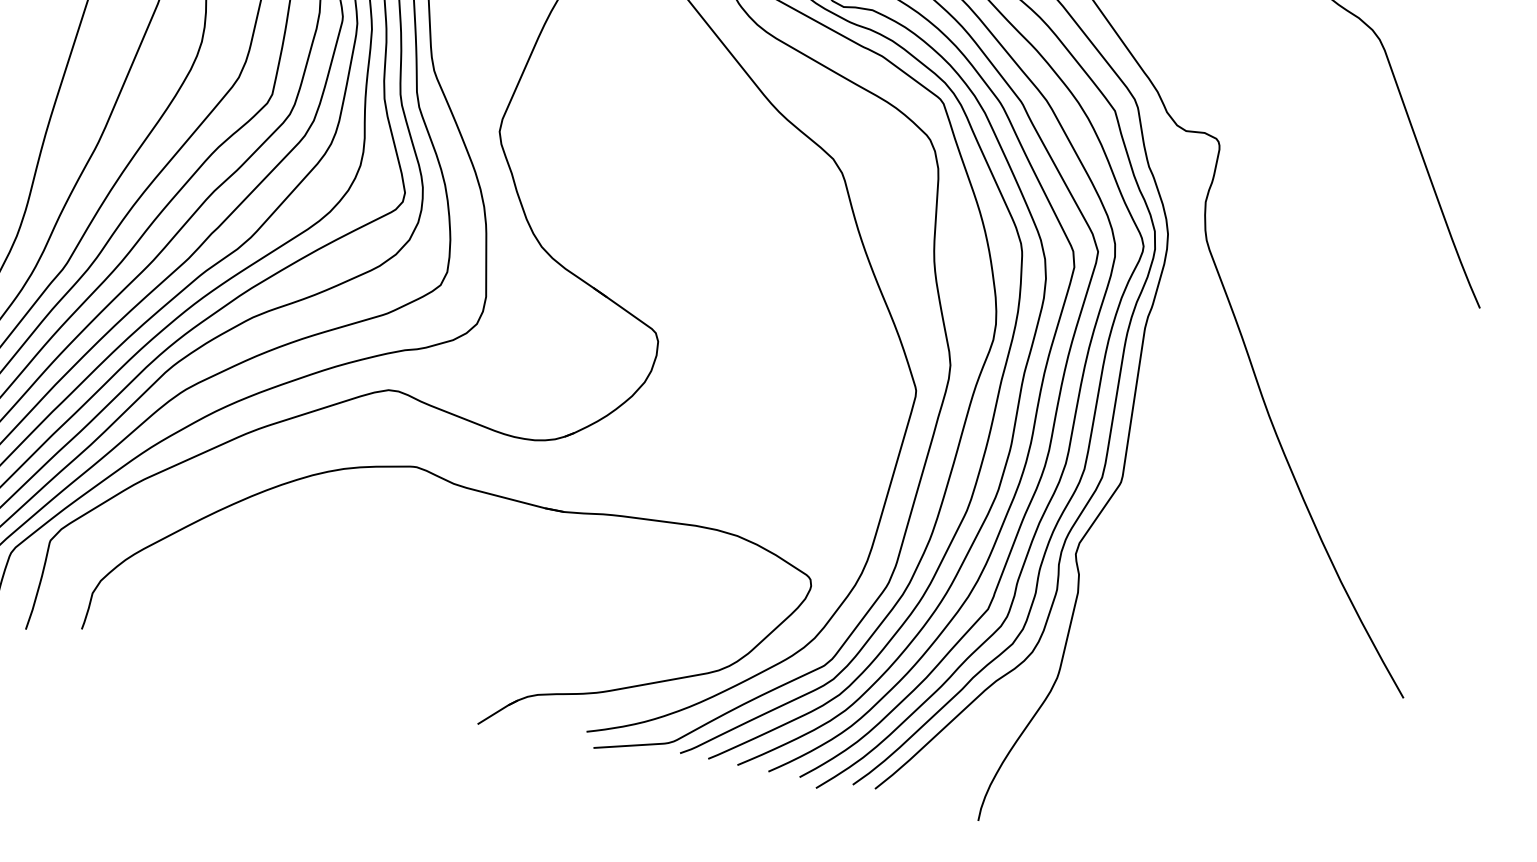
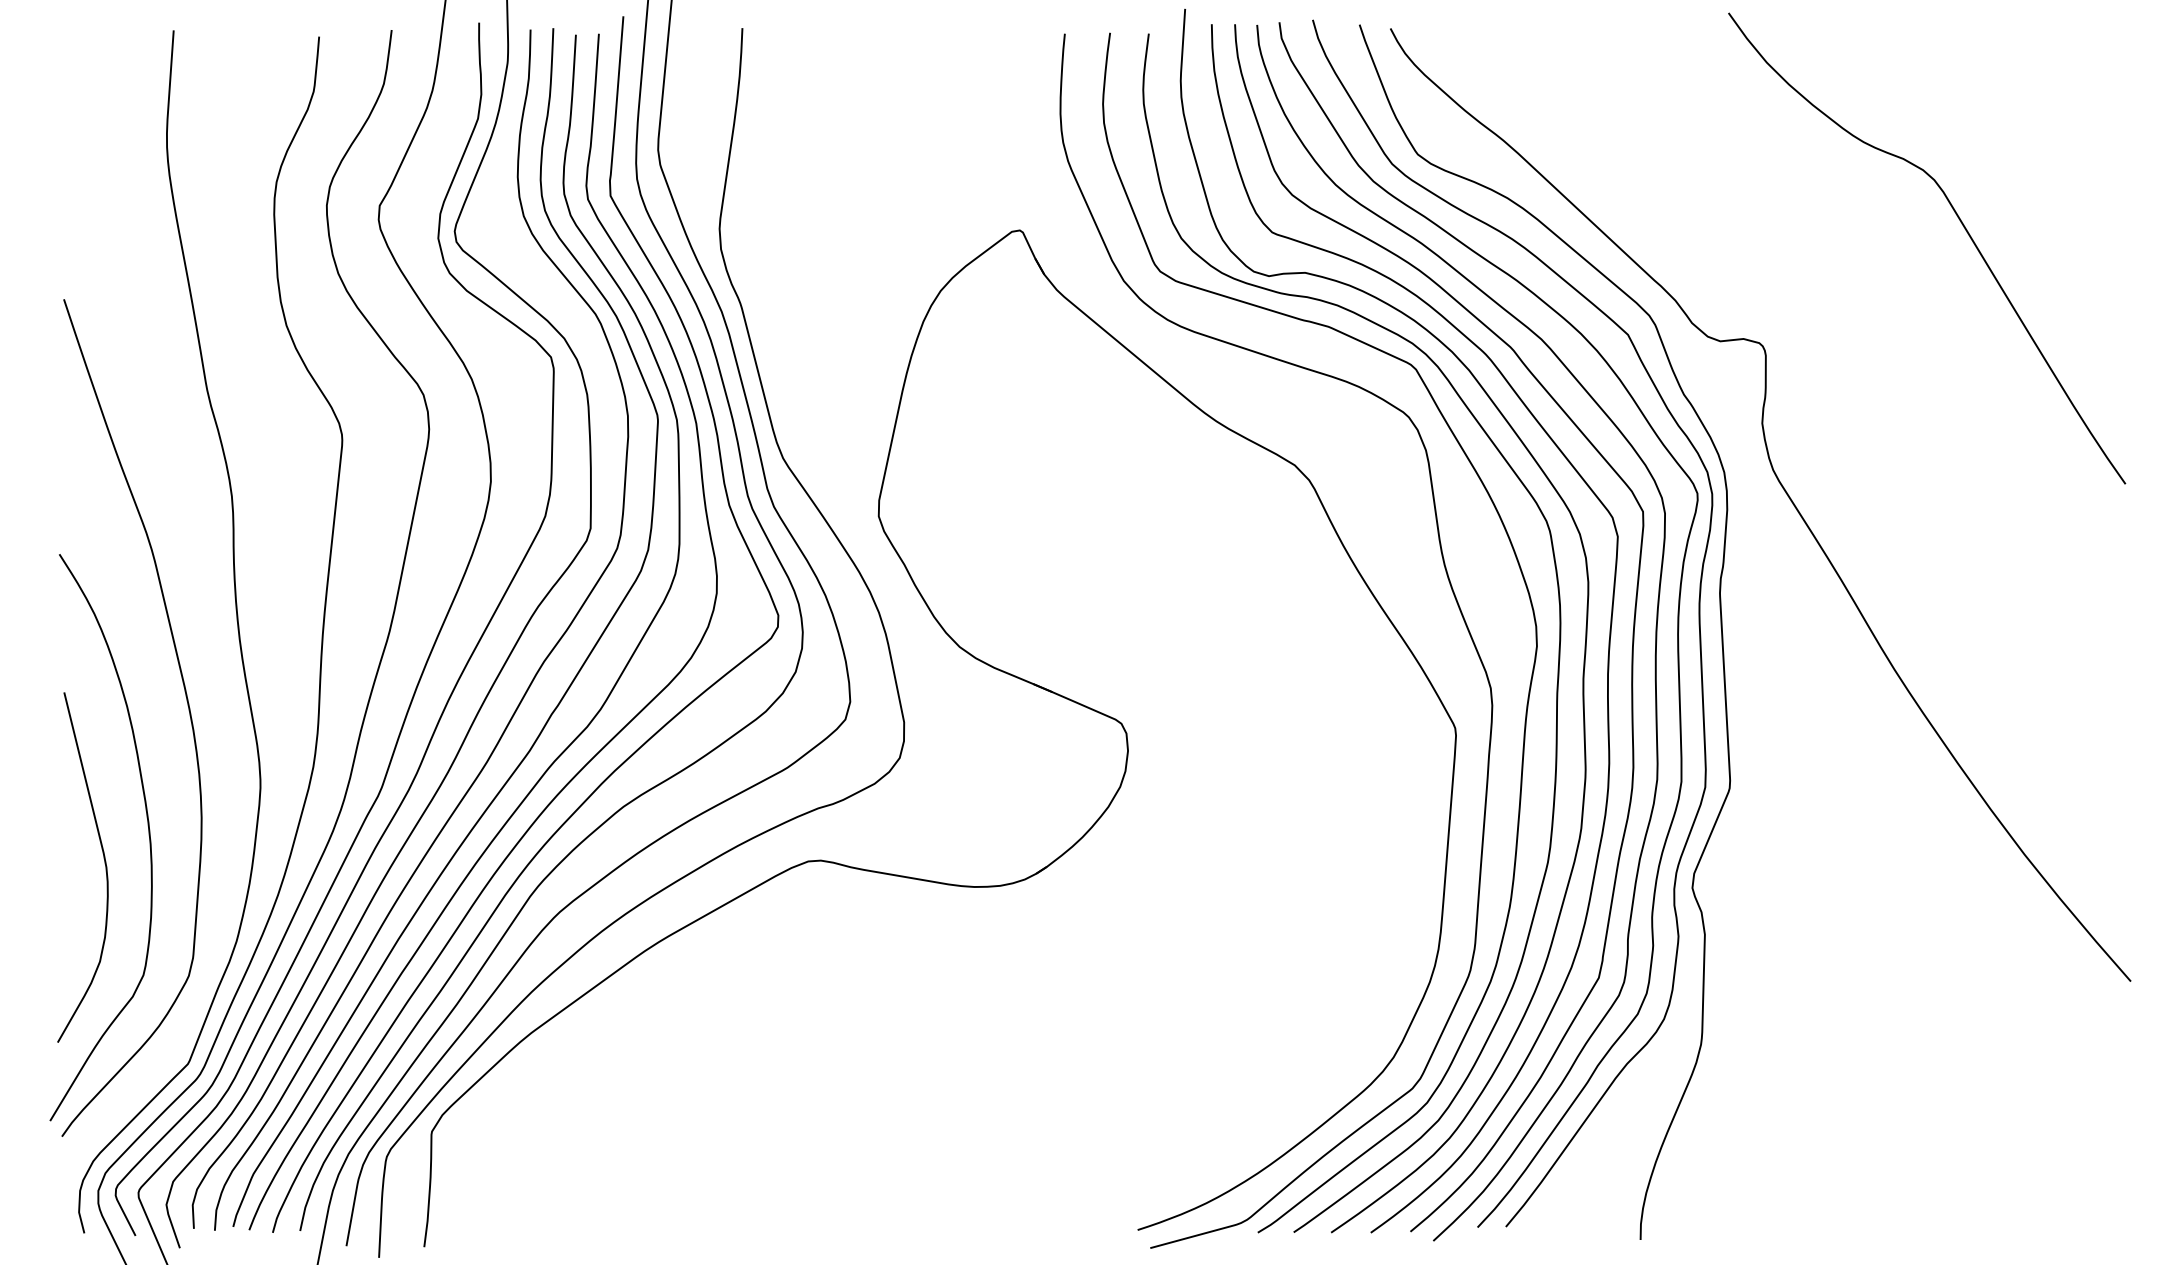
part: (476, 491) -> (941, 963), removed

